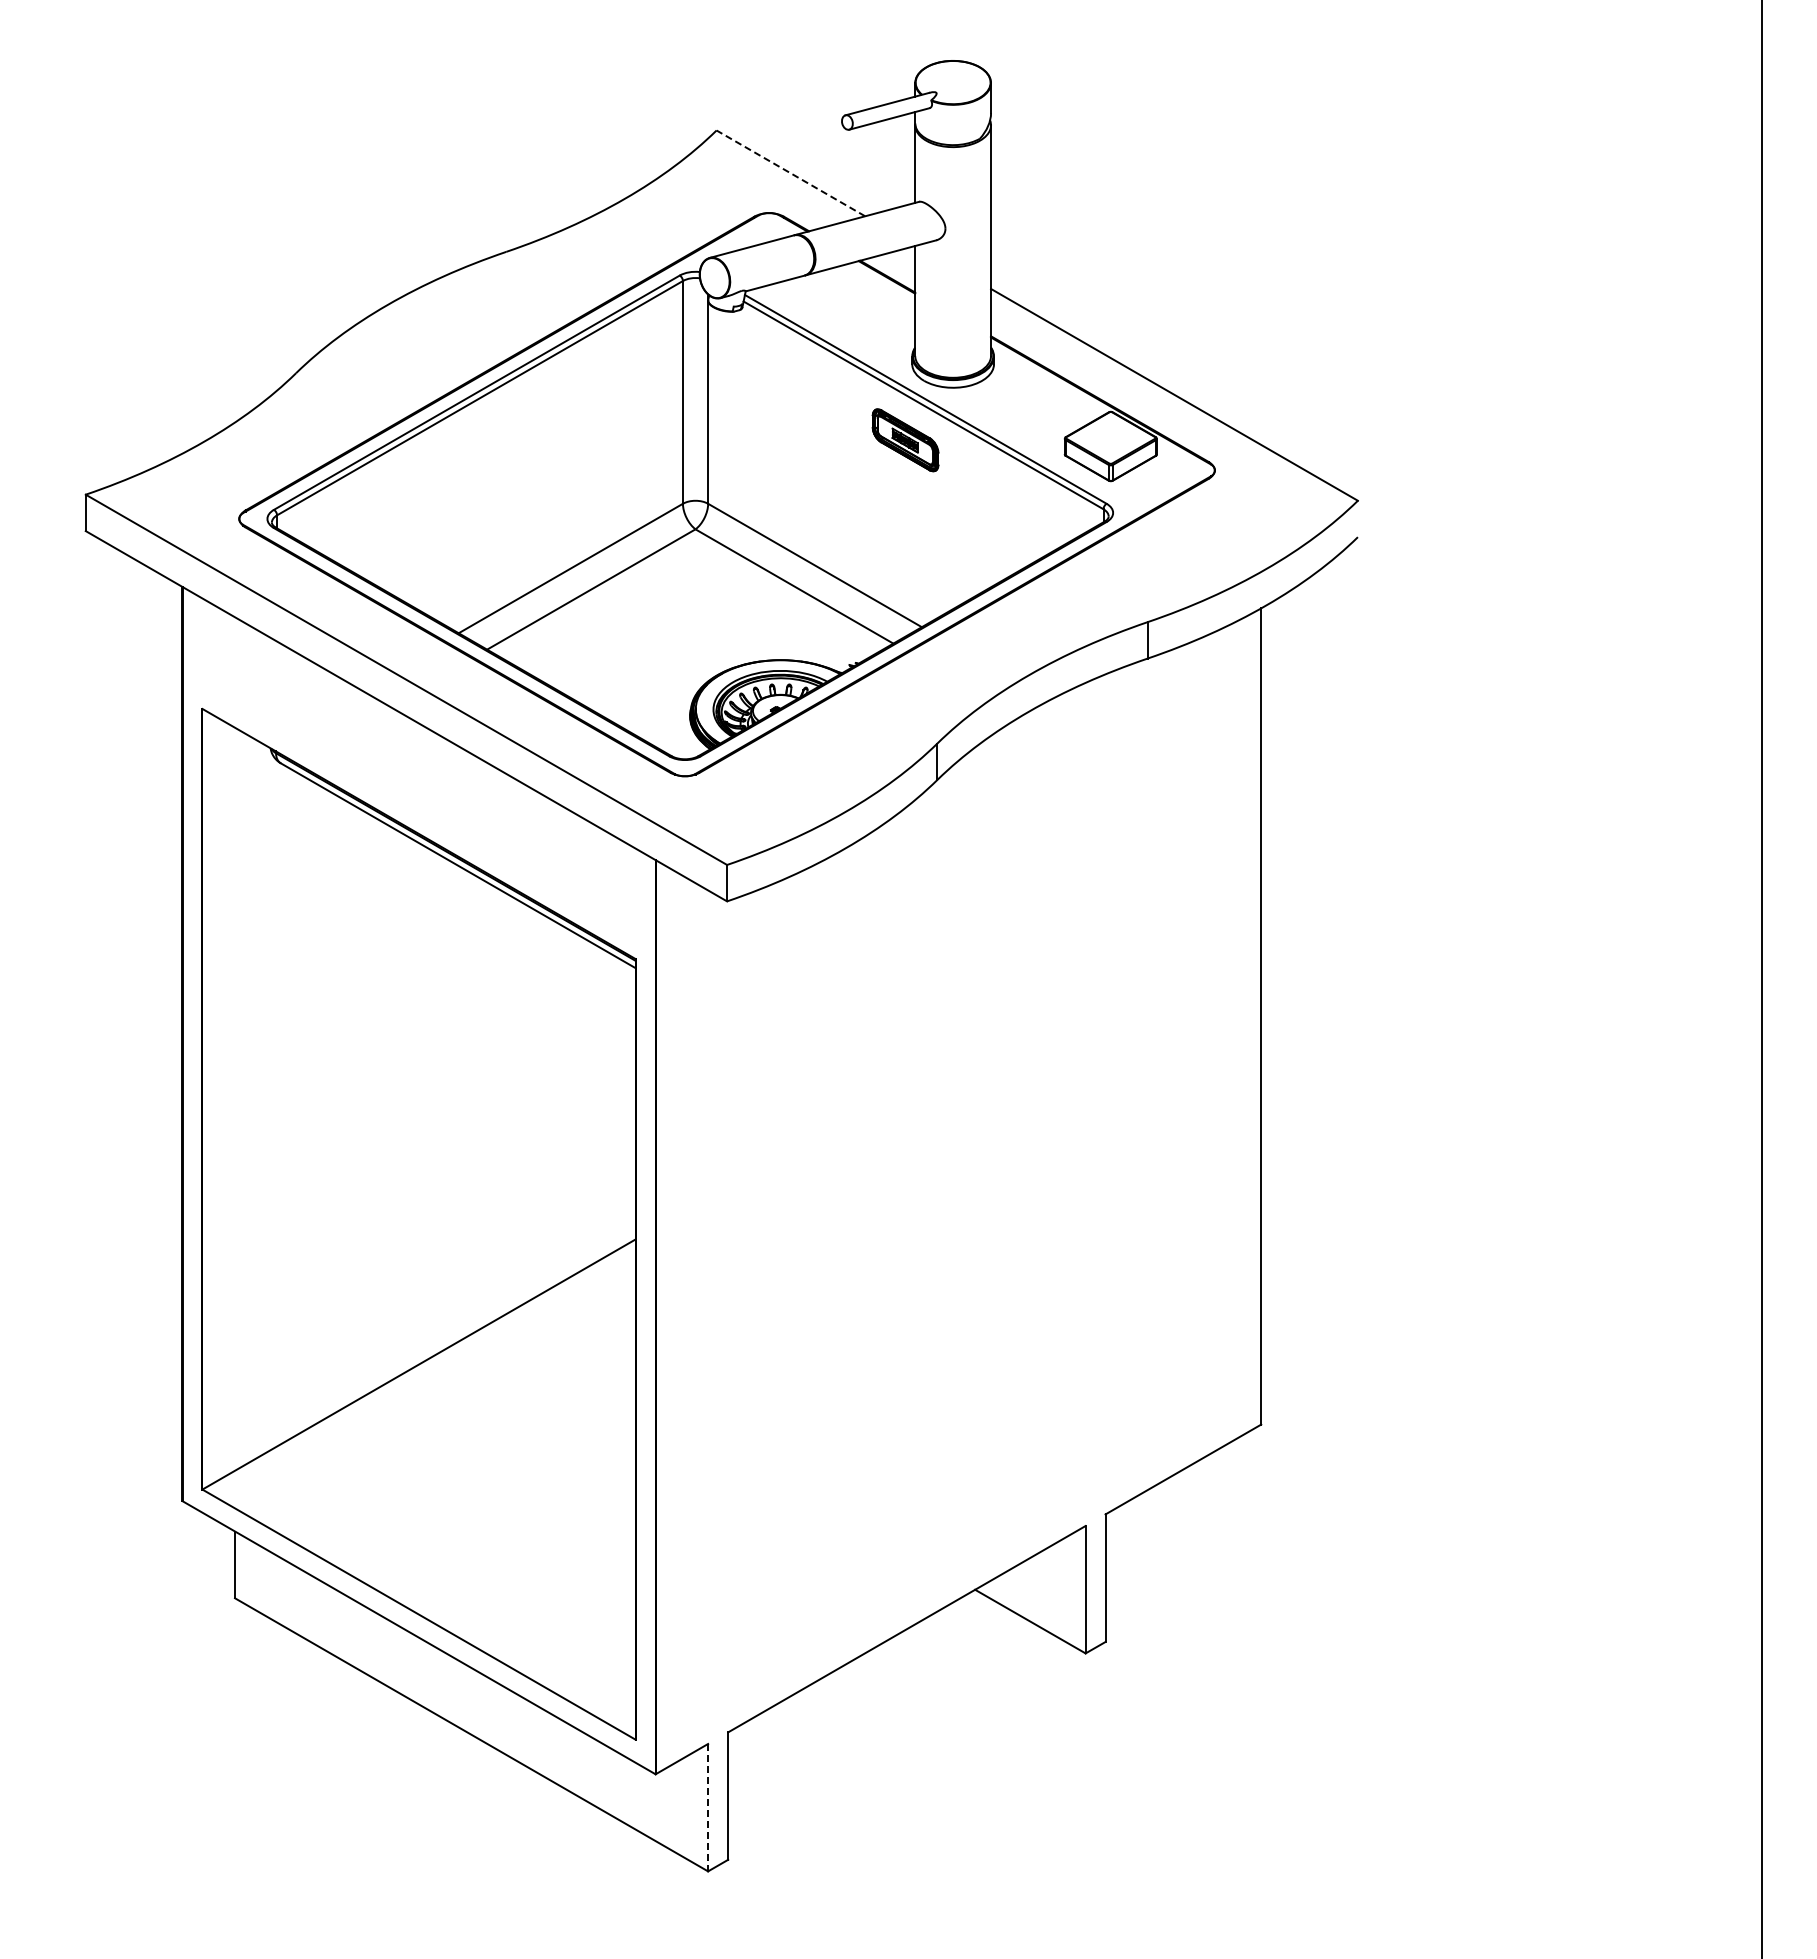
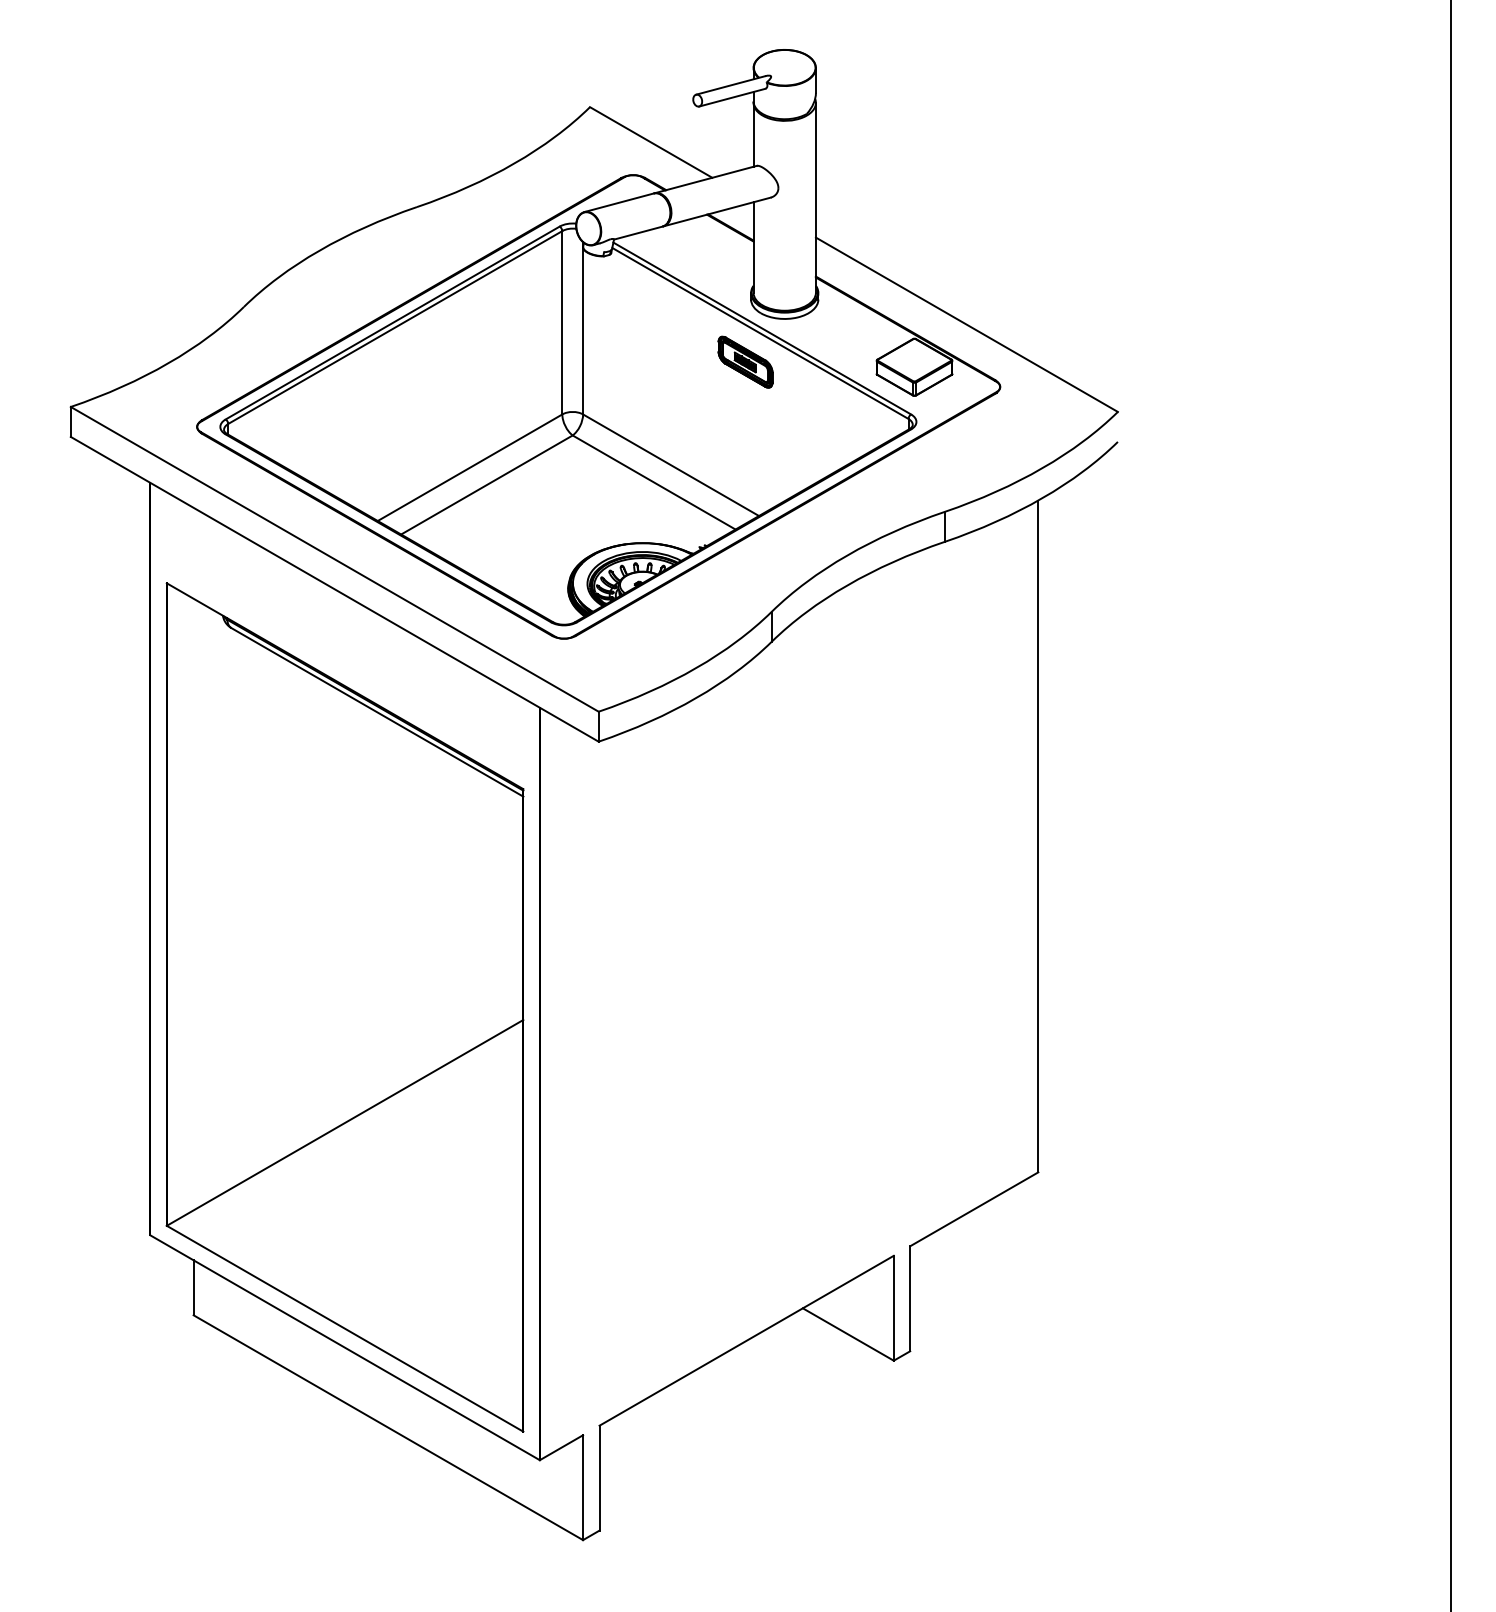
line: (790, 173) -> (650, 142), dashed -> solid
line: (708, 1807) -> (583, 1487), dashed -> solid

